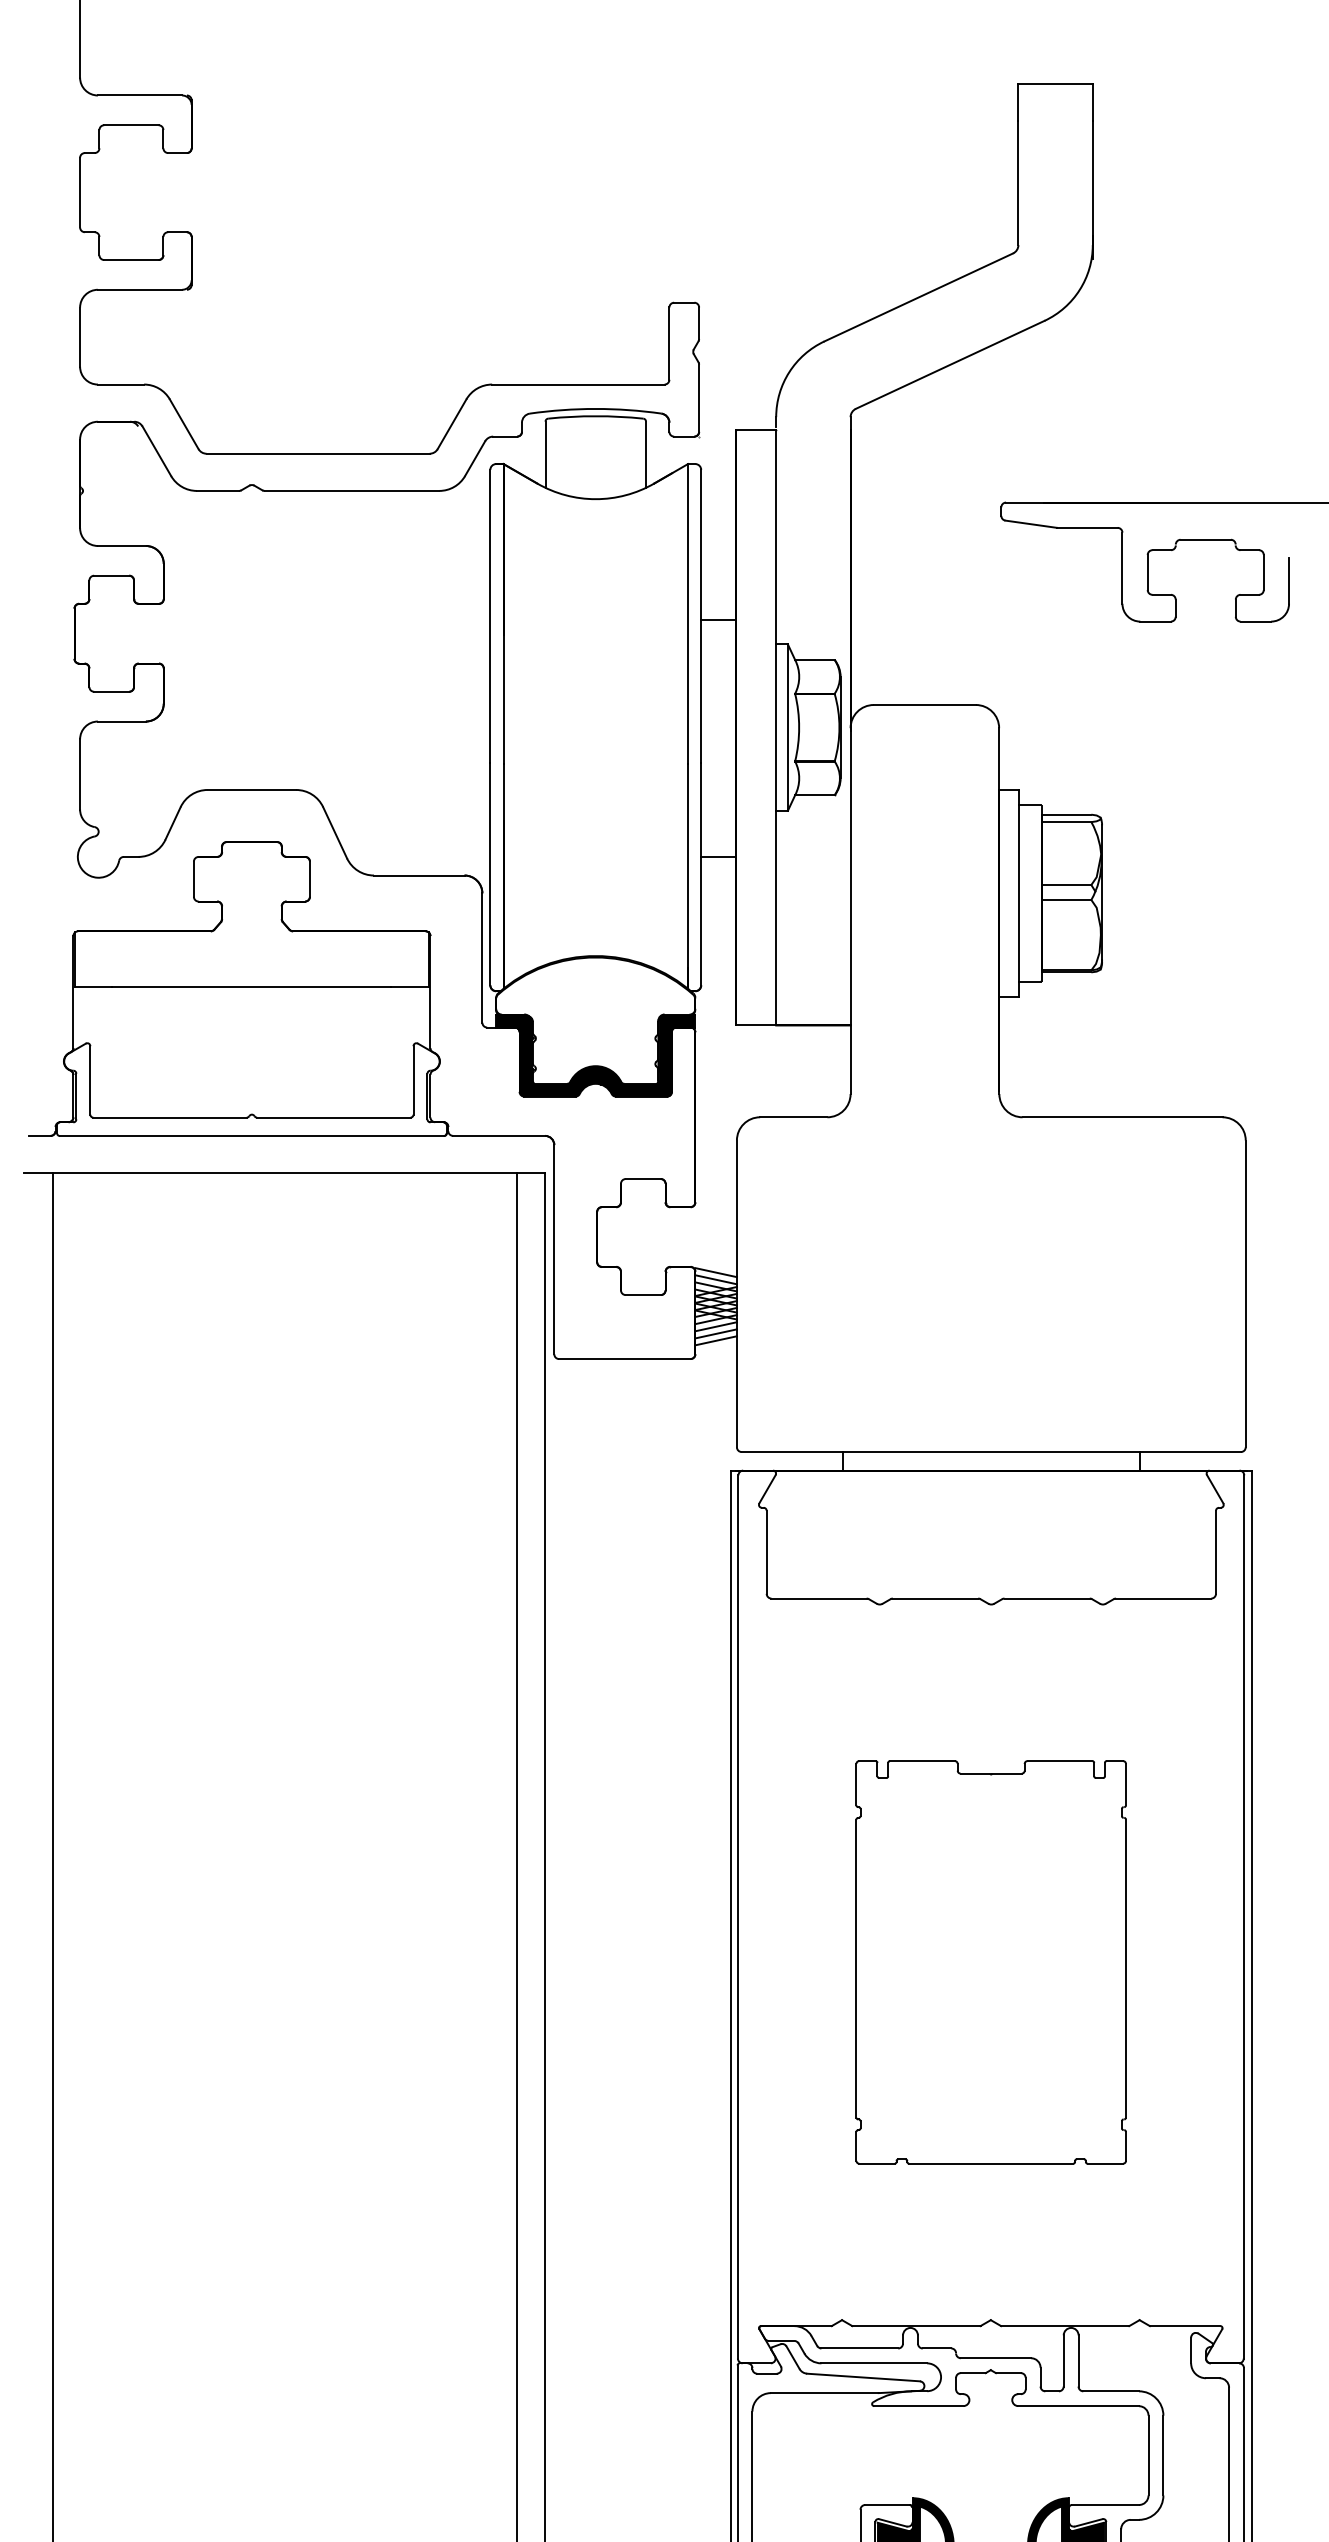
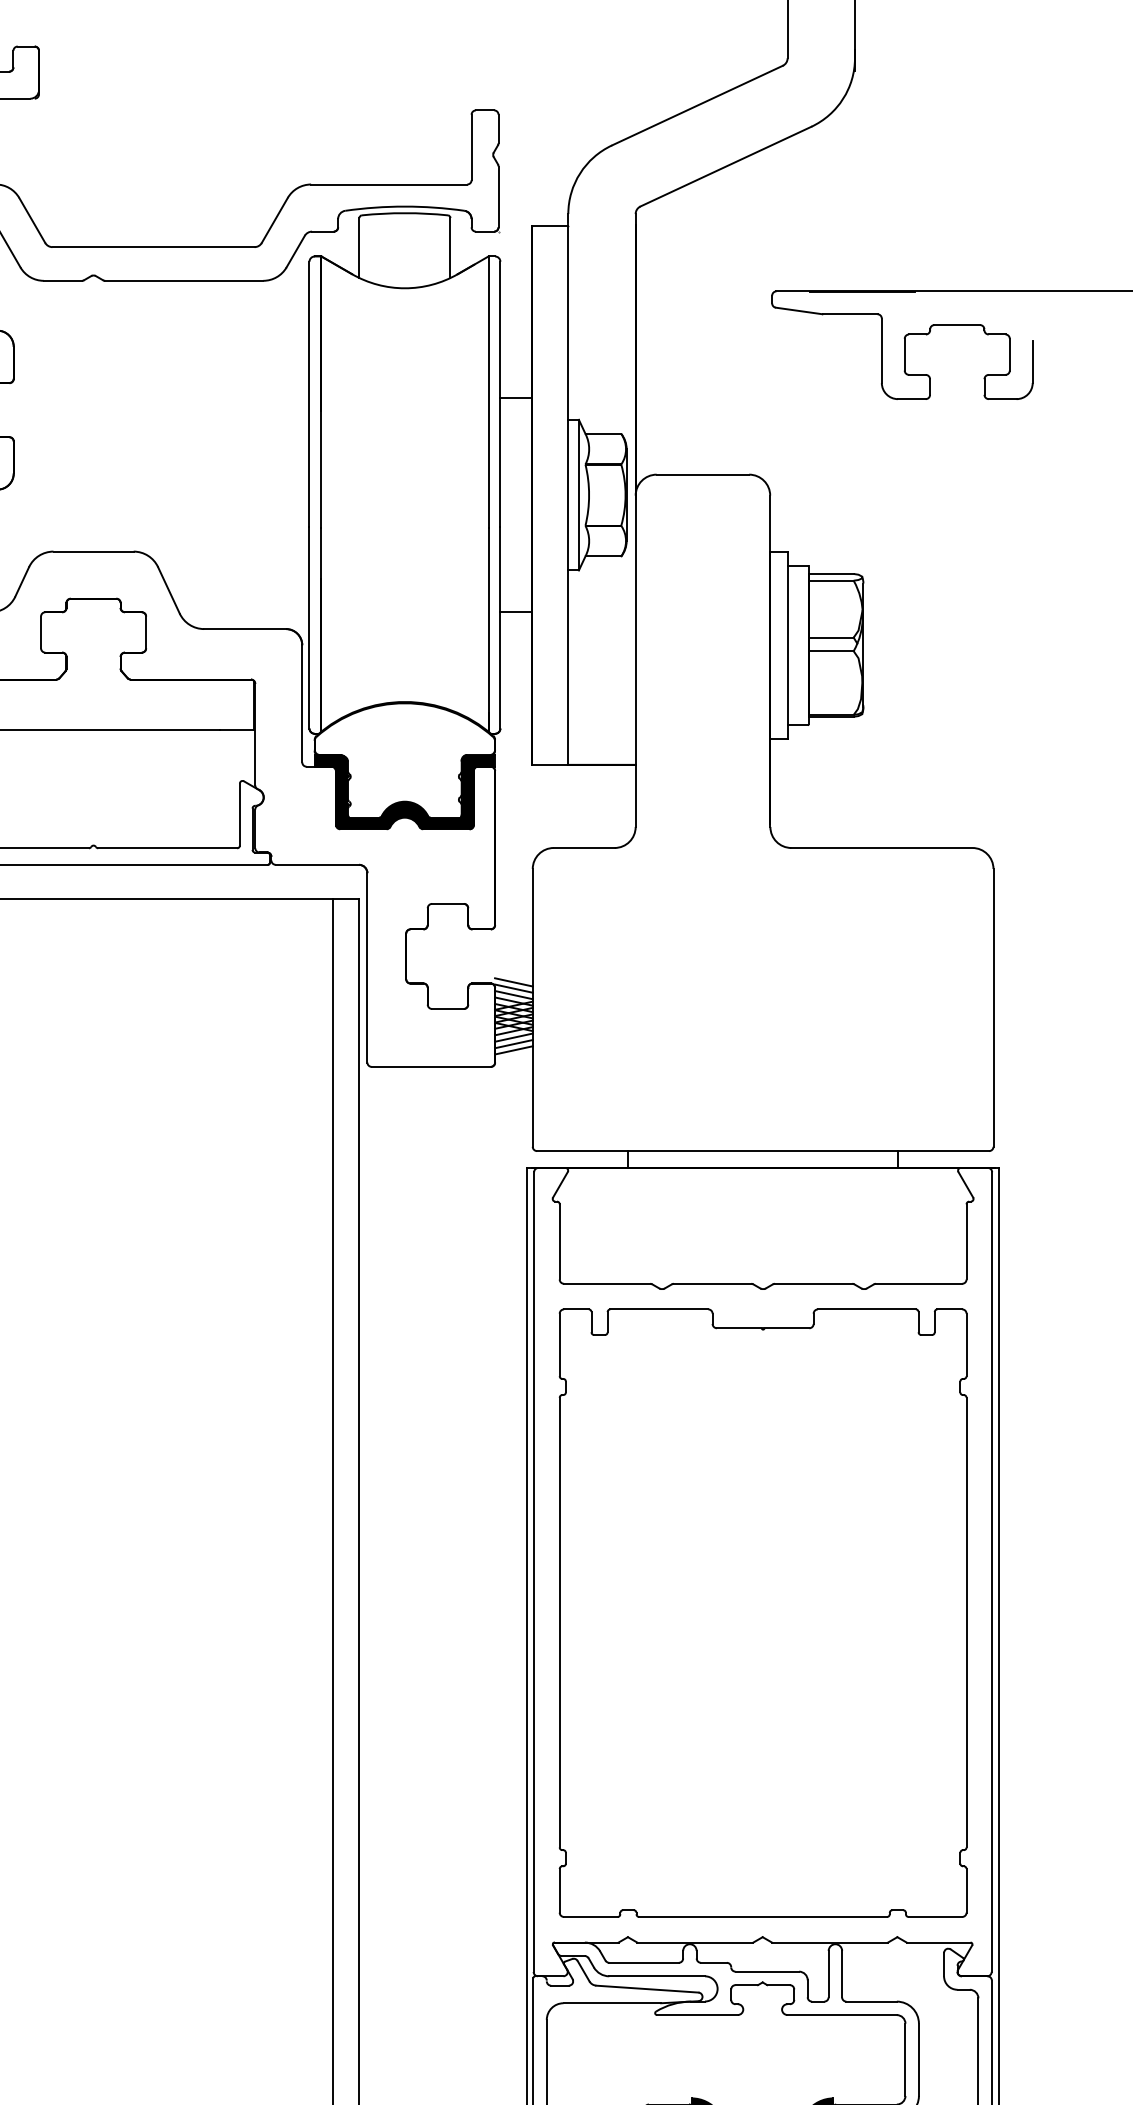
line: (715, 1265) -> (513, 982), added
part: (990, 1962) -> (762, 1613), size x1.67

